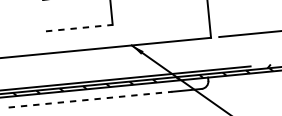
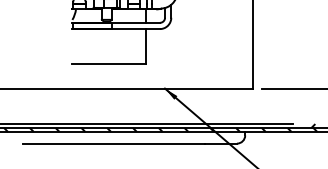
line: (79, 28) -> (109, 64), dashed -> solid
line: (90, 99) -> (113, 143), dashed -> solid

